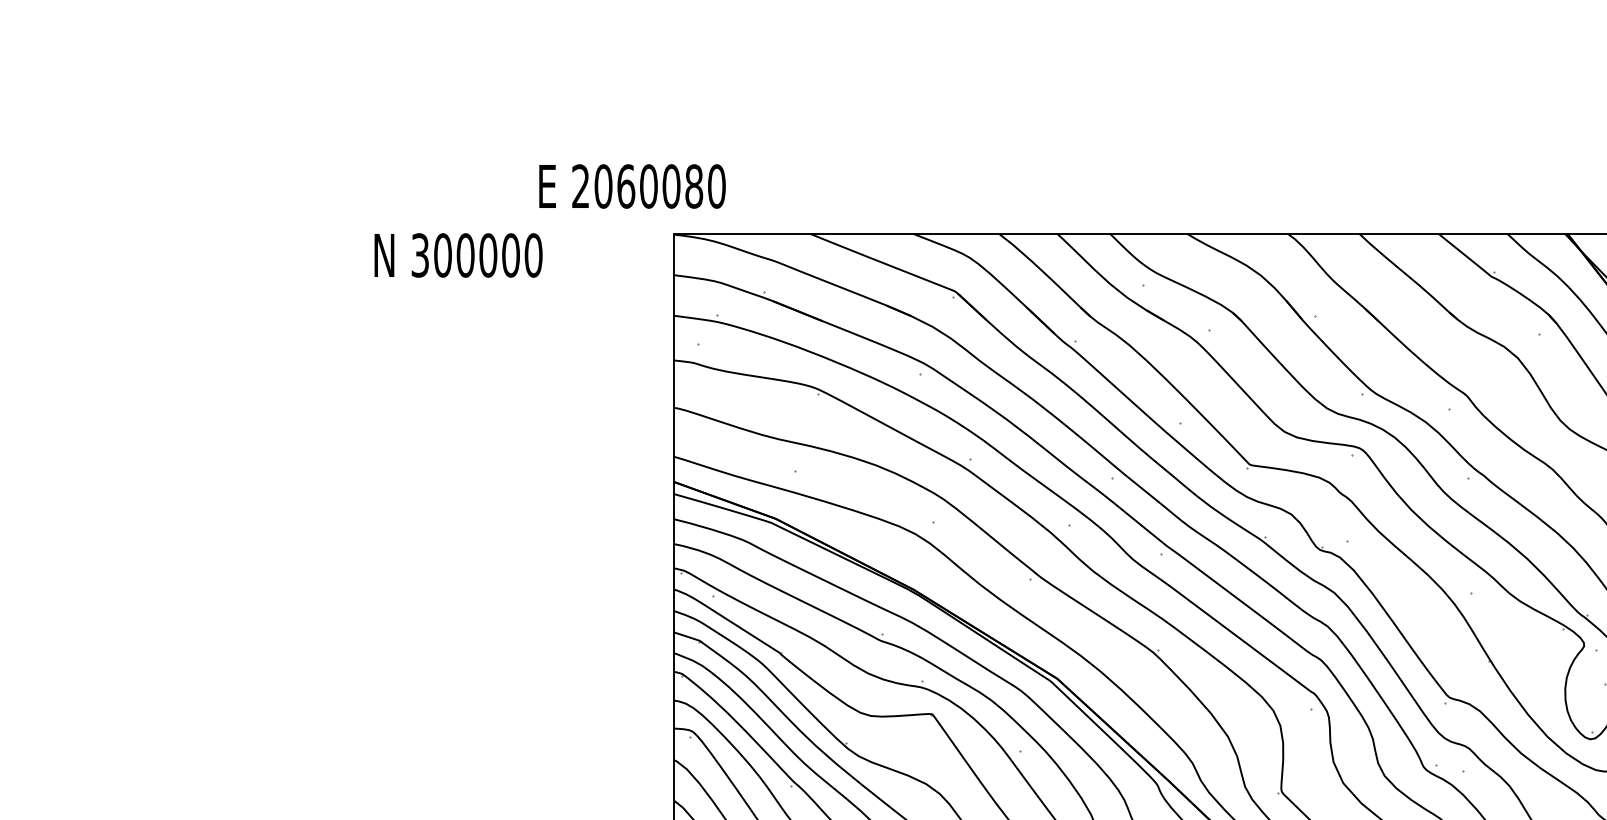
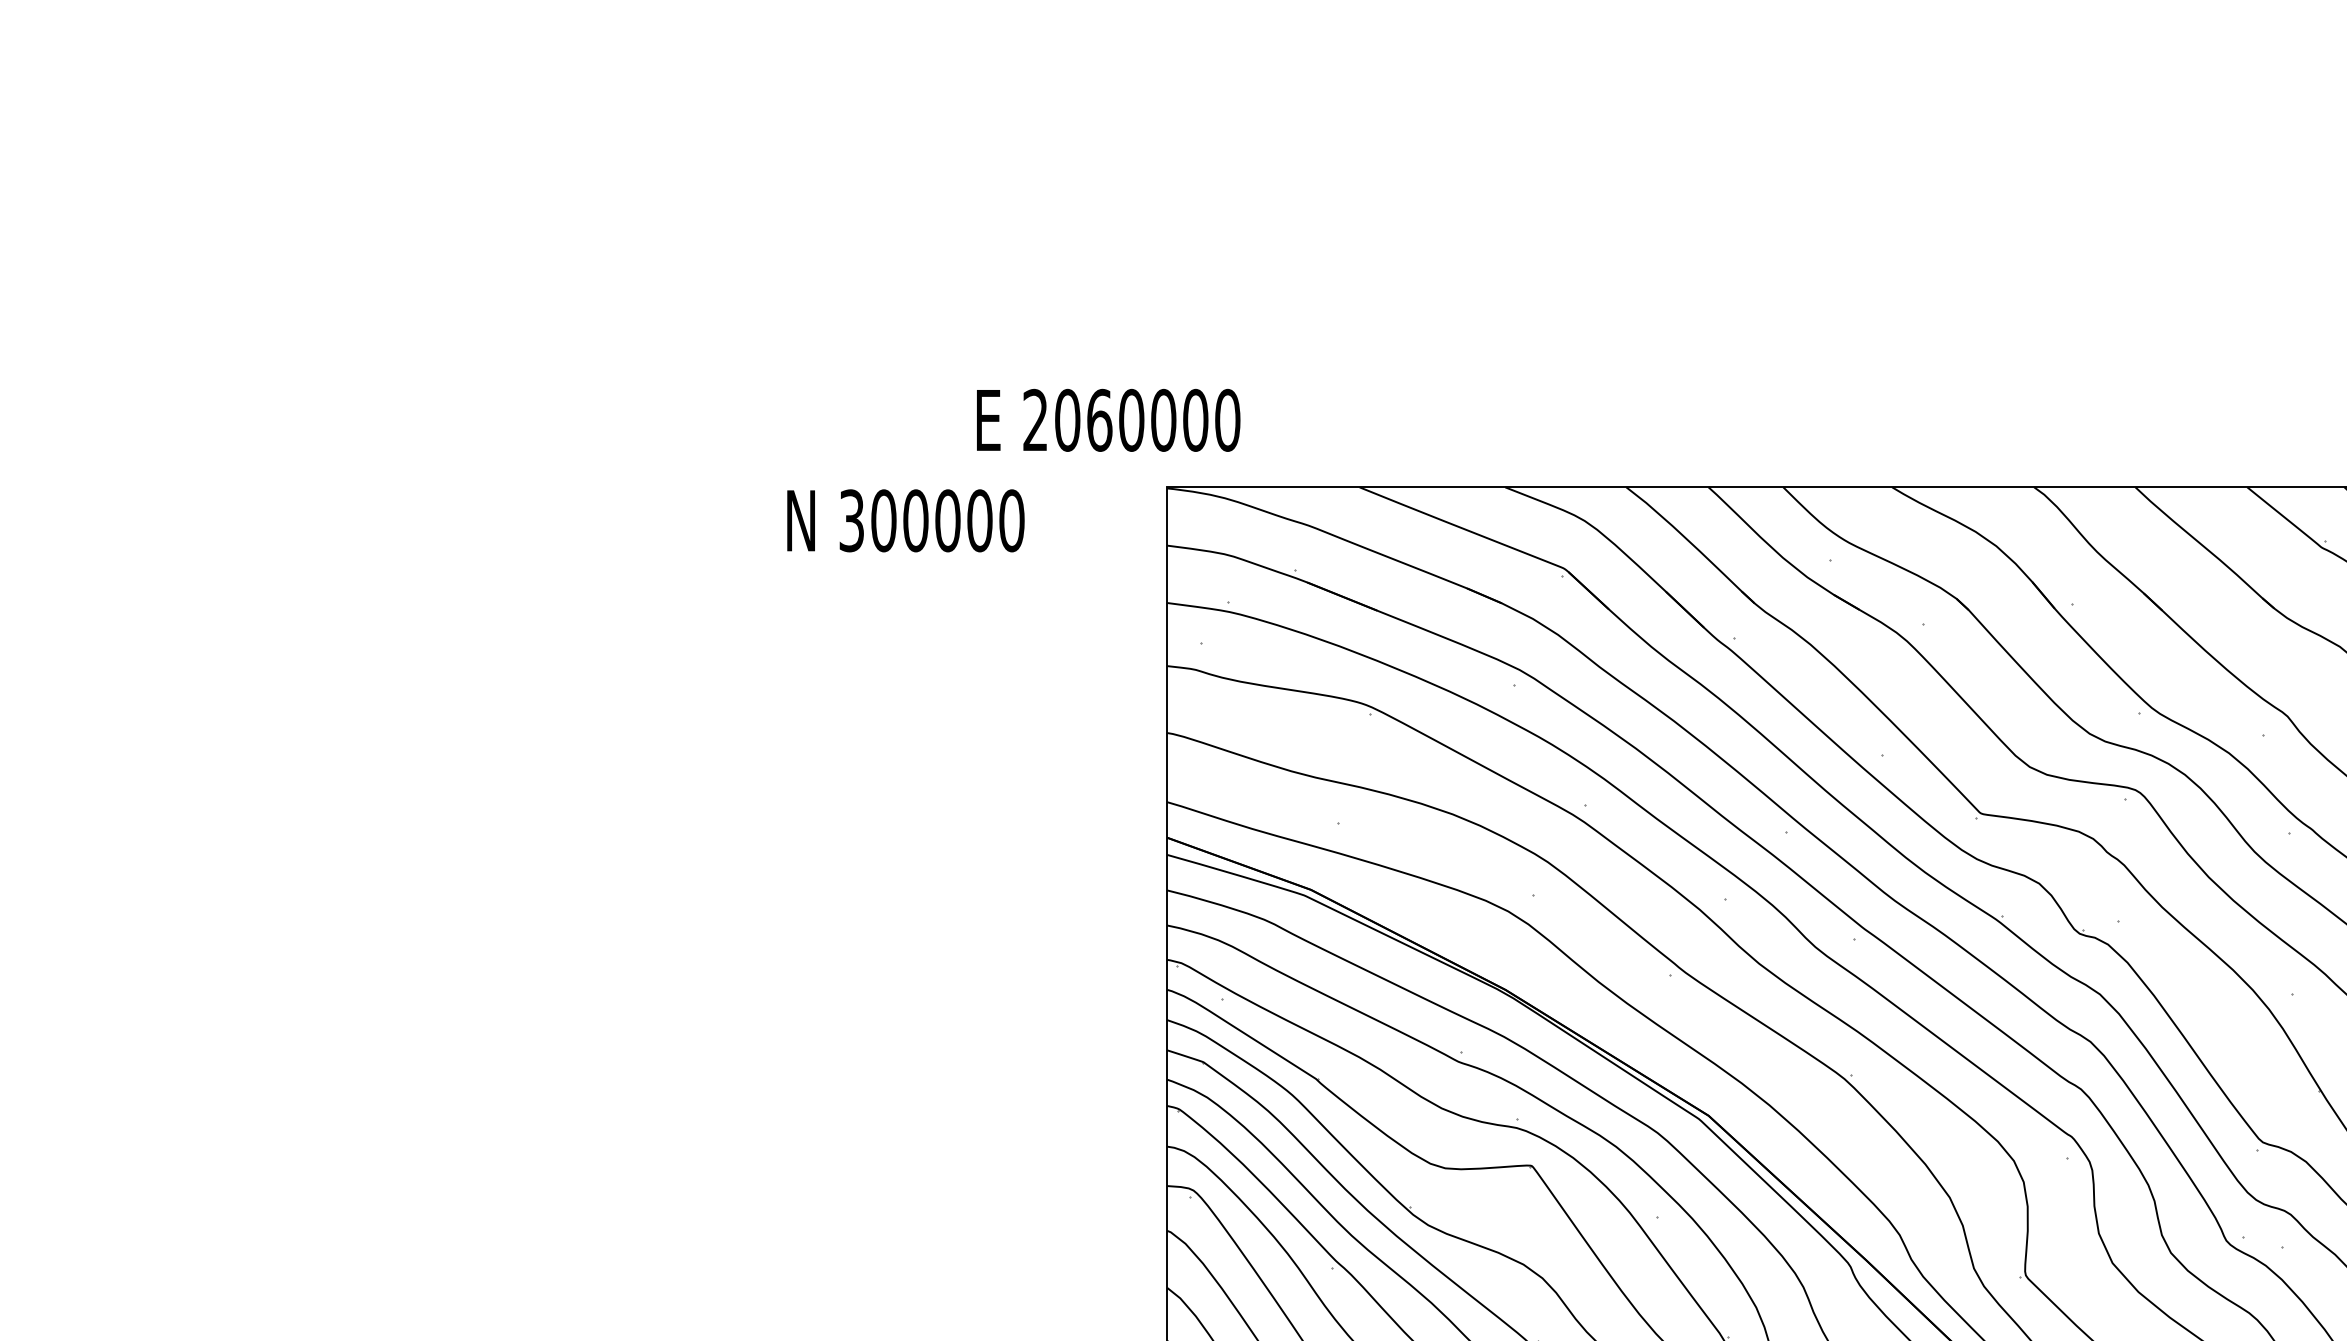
text: (694, 186) -> (1195, 420), 2060080 -> 2060000
text: (458, 255) -> (905, 520), moved

